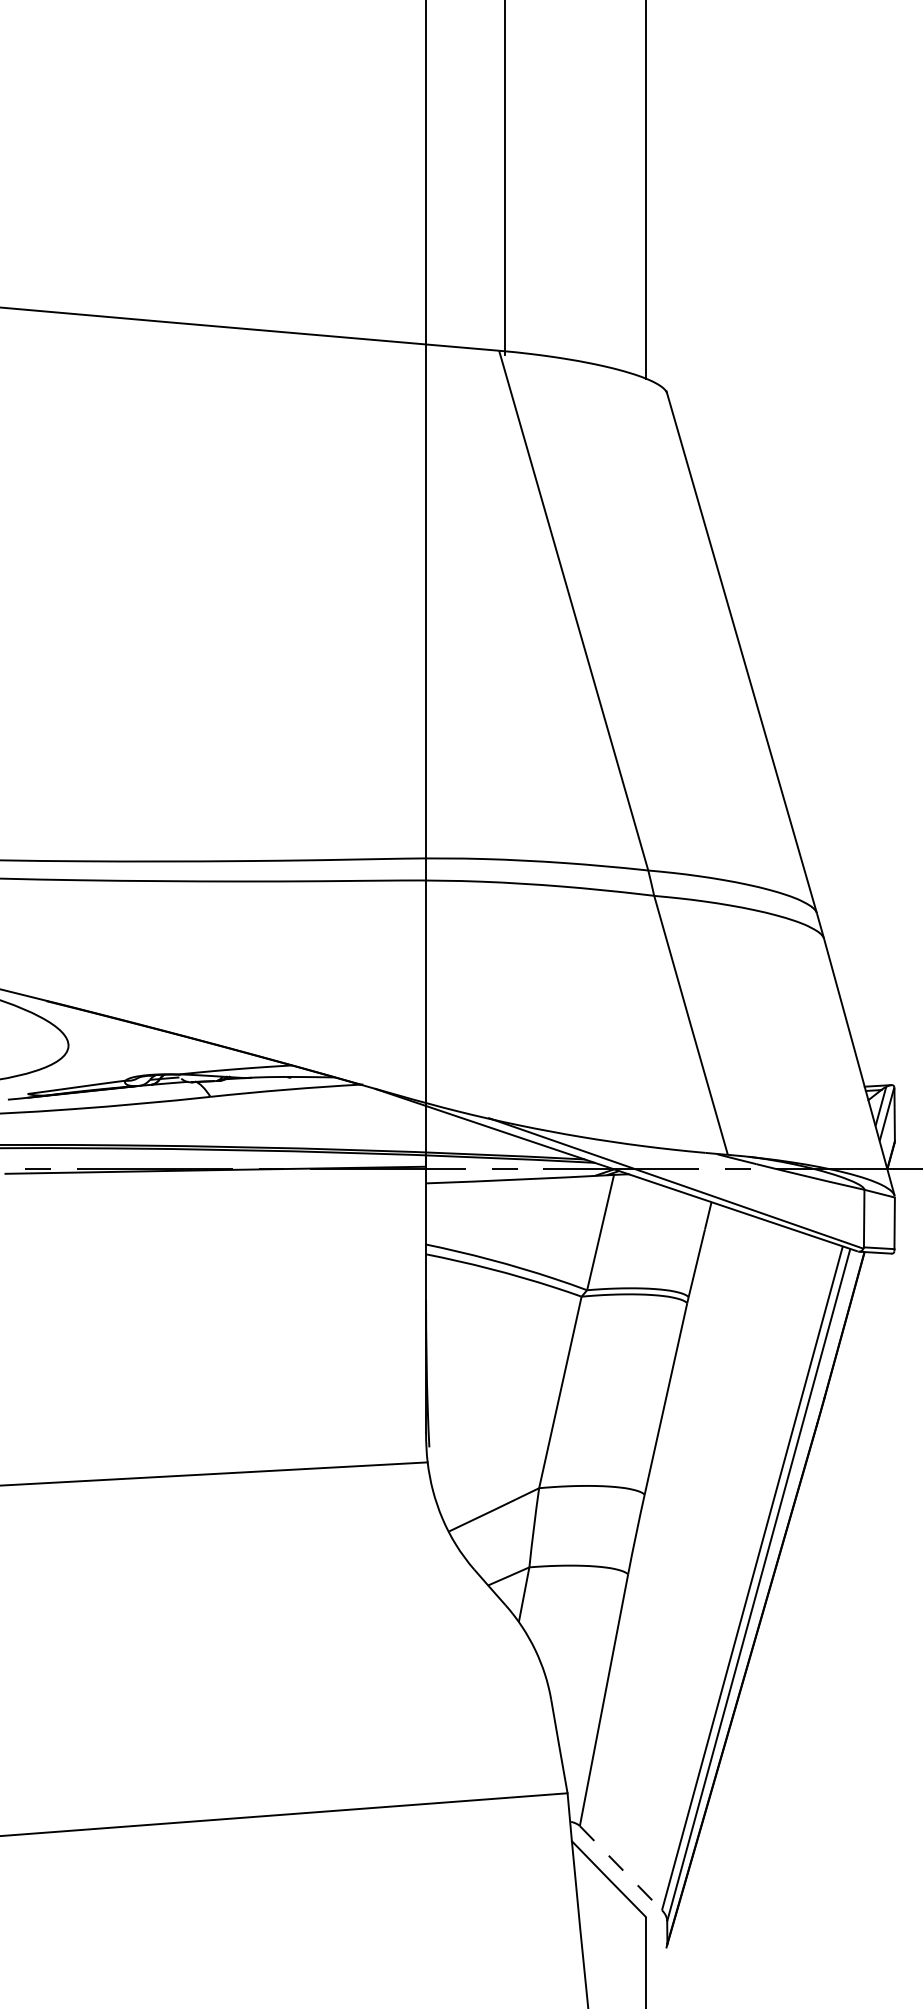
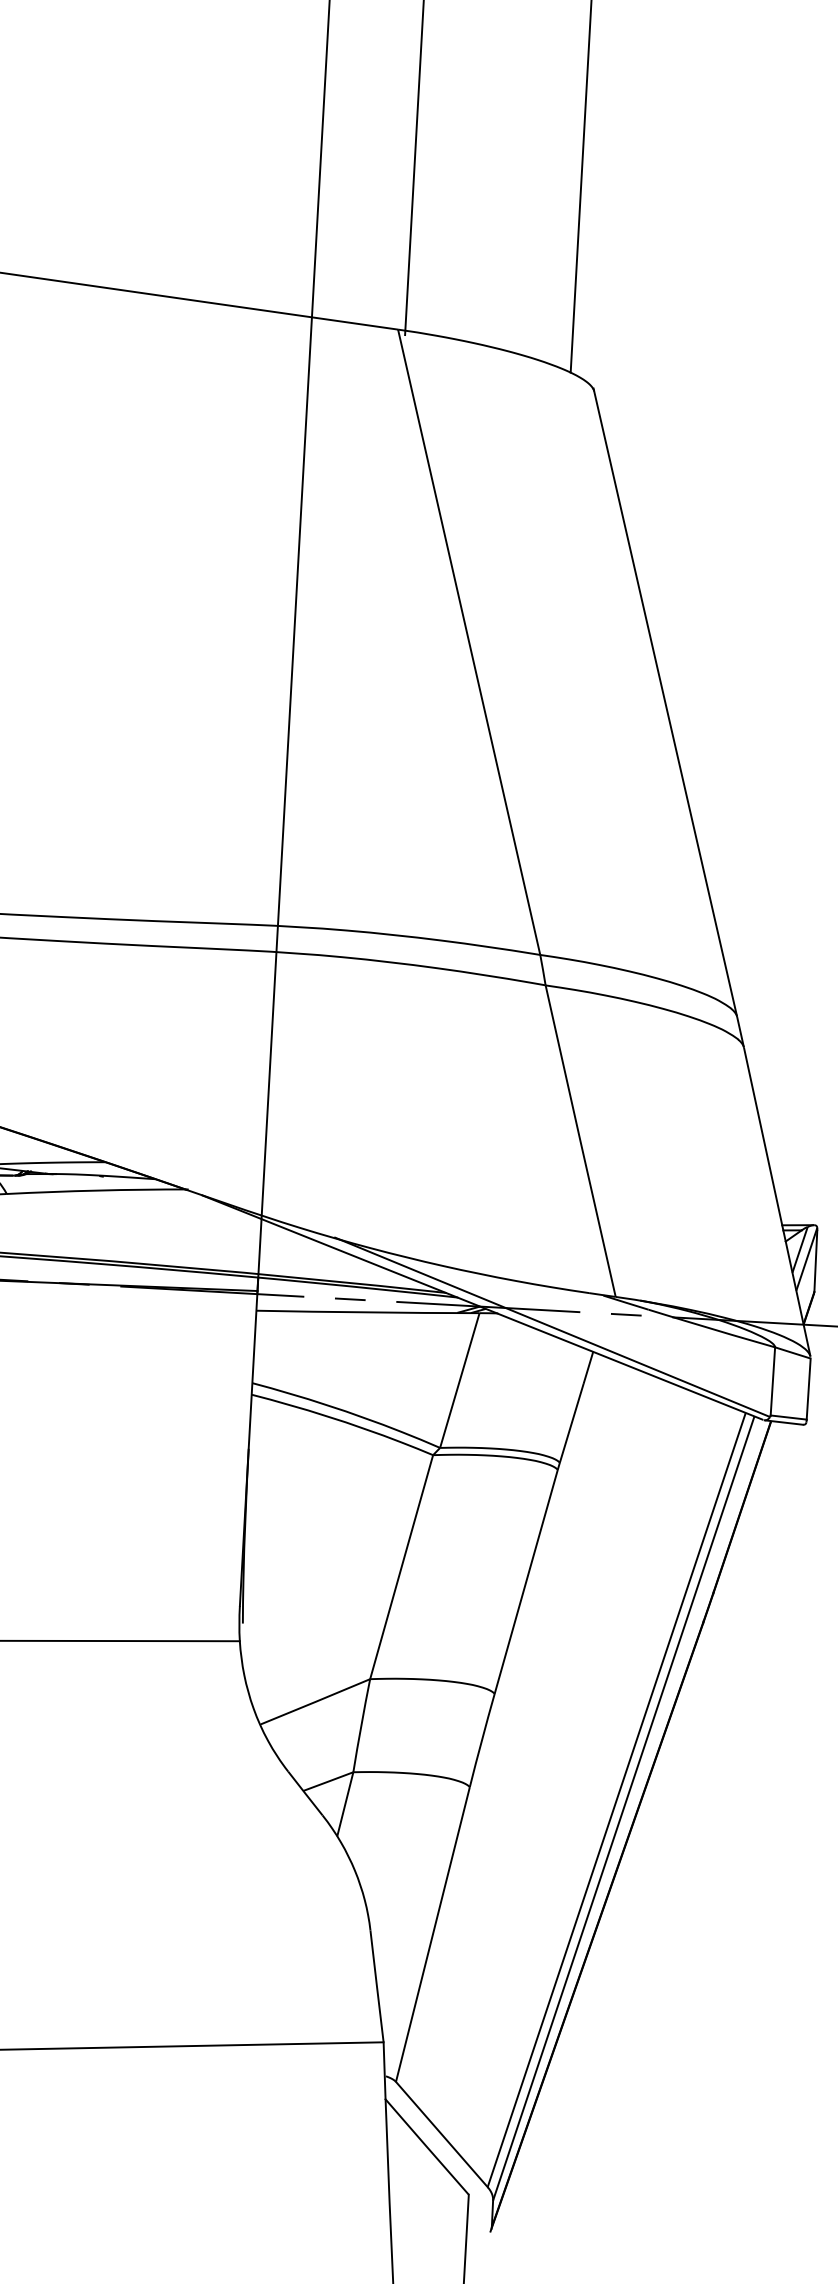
line: (620, 1868) -> (441, 2134), dashed -> solid

